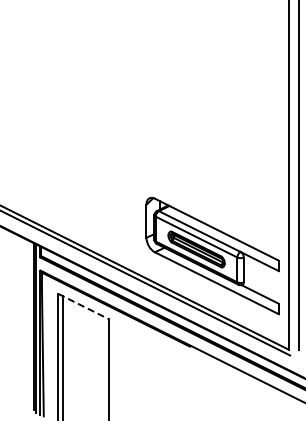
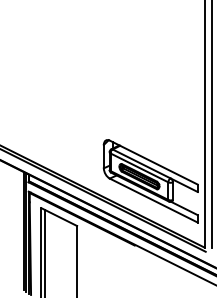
line: (83, 306) -> (59, 217), dashed -> solid

